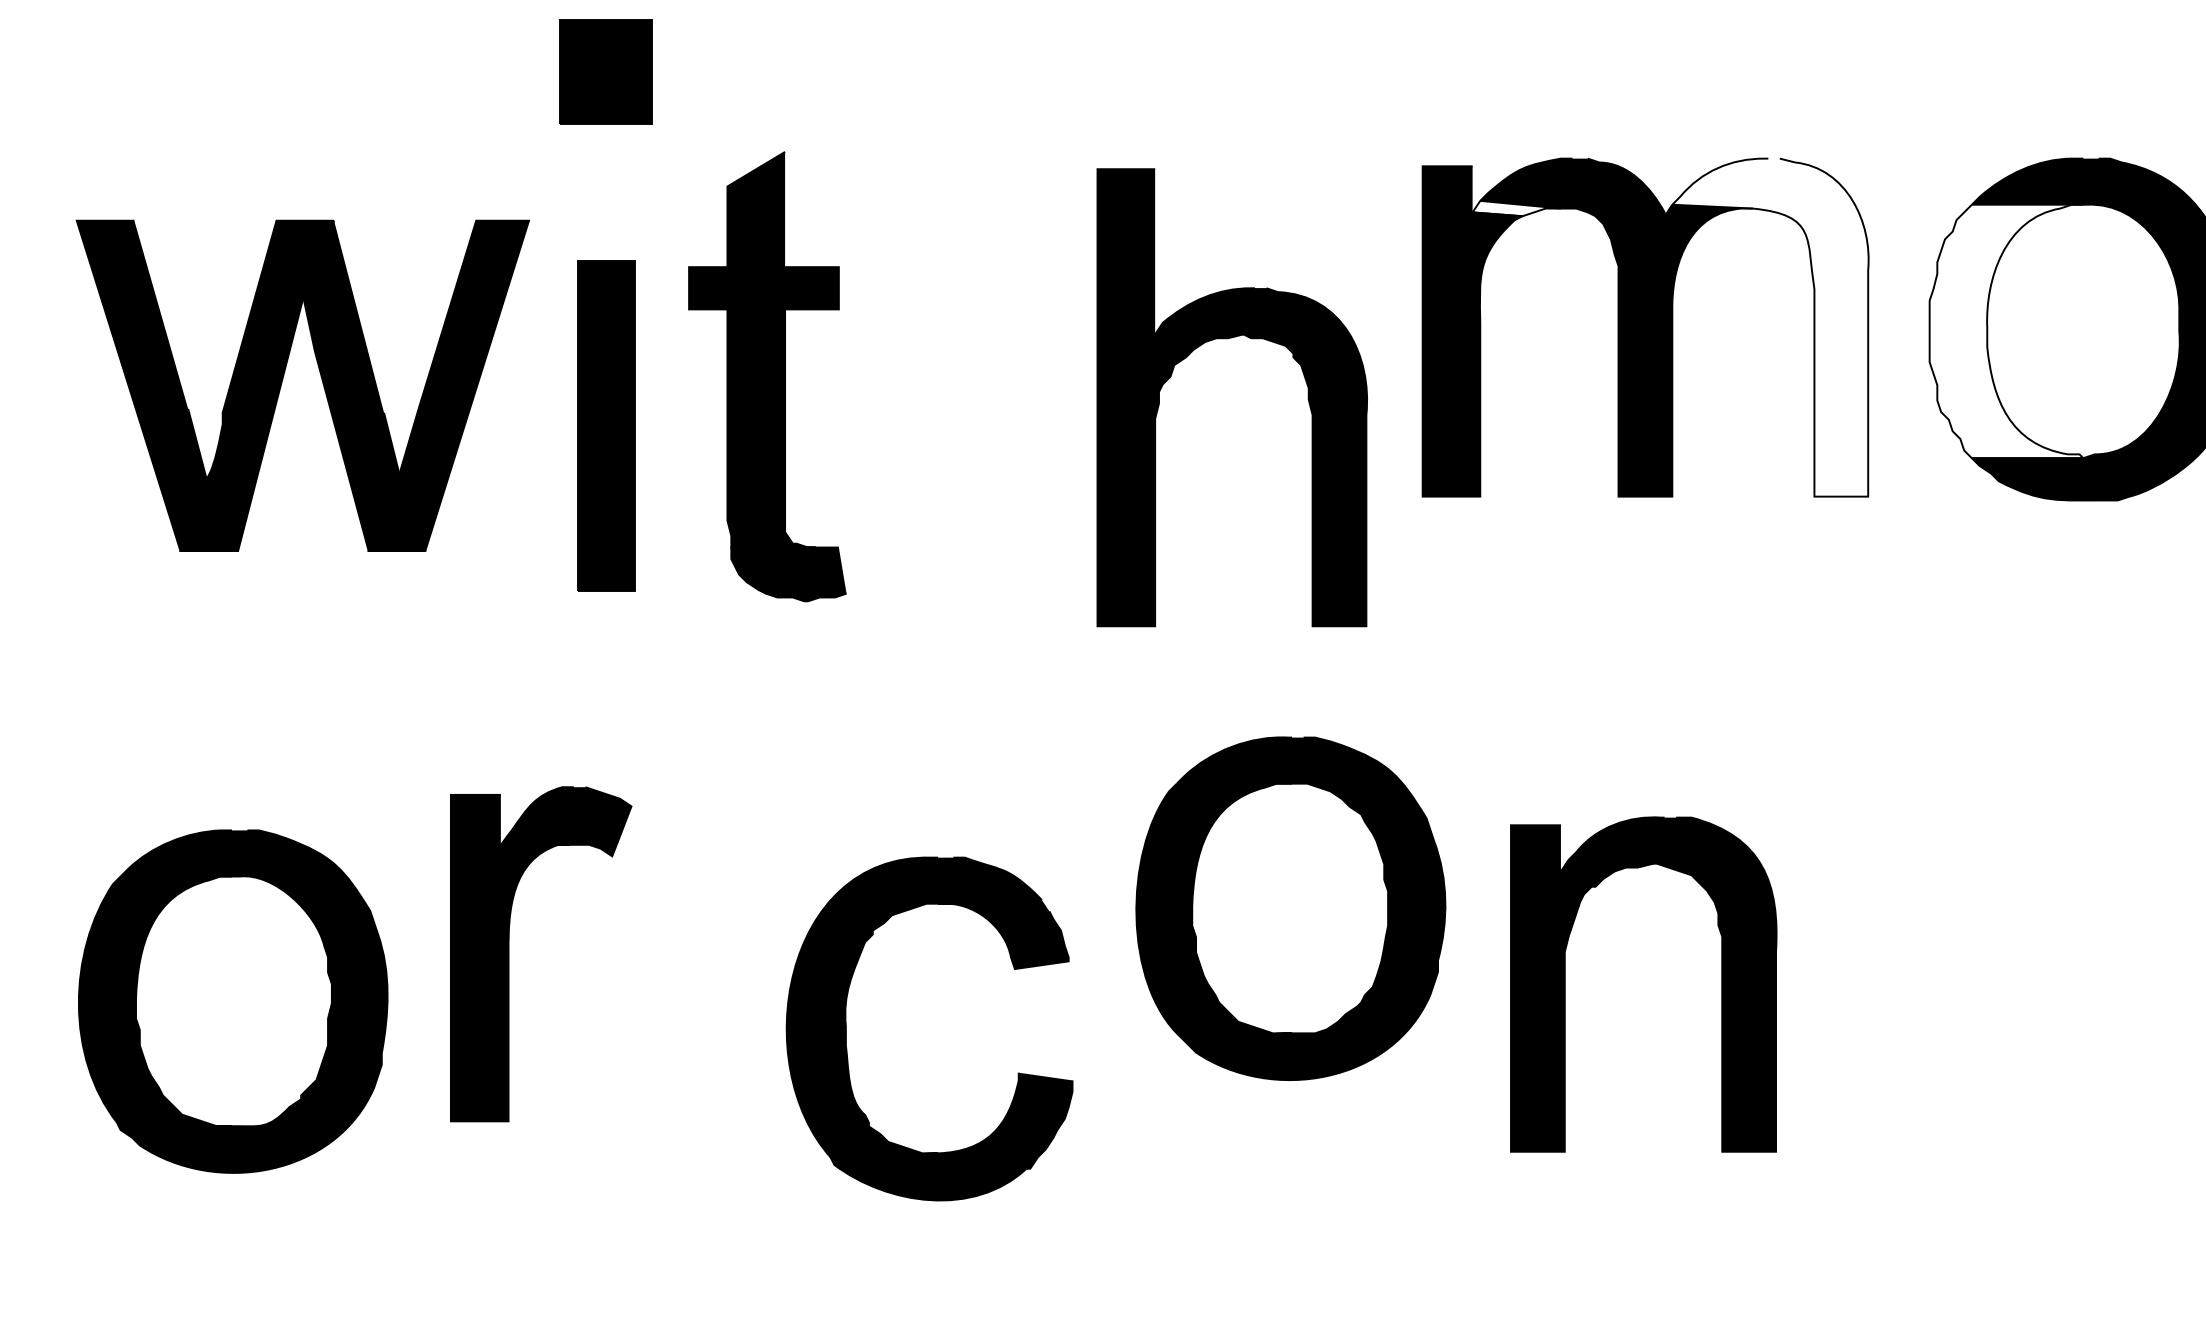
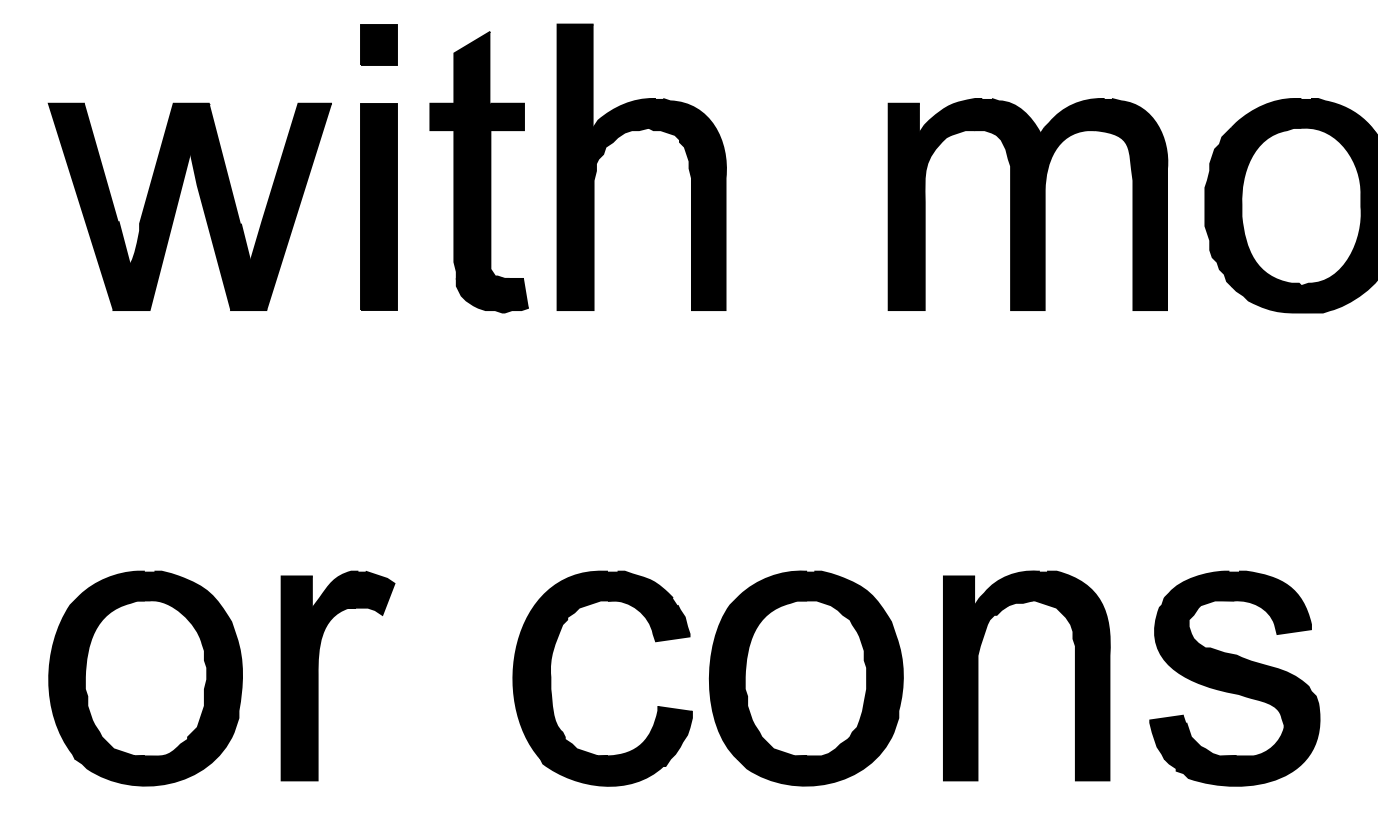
part: (605, 71) -> (378, 44), size x0.62
fill: (1516, 207) -> (947, 129), added
fill: (1769, 327) -> (1105, 204), added
fill: (2006, 330) -> (1253, 206), added
part: (1227, 340) -> (638, 131), moved
part: (766, 377) -> (478, 172), moved
part: (284, 380) -> (178, 203), moved
part: (605, 425) -> (378, 206), moved
part: (1289, 908) -> (805, 678), moved
part: (509, 953) -> (318, 675), moved
part: (1566, 983) -> (978, 675), moved
part: (233, 1001) -> (145, 678), moved
part: (847, 1028) -> (551, 678), moved
part: (1976, 1086) -> (1234, 678), added

